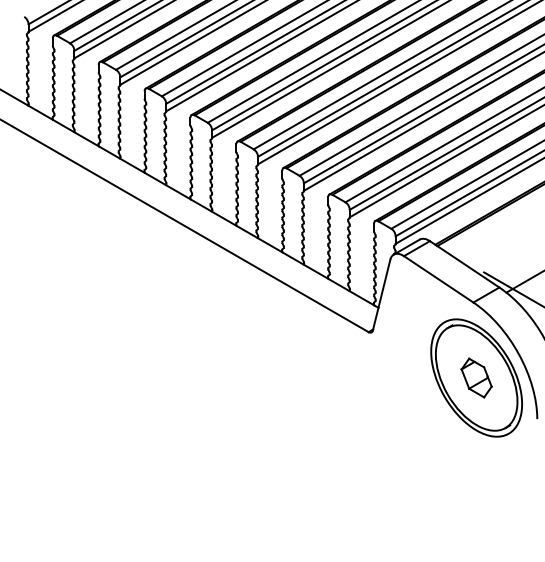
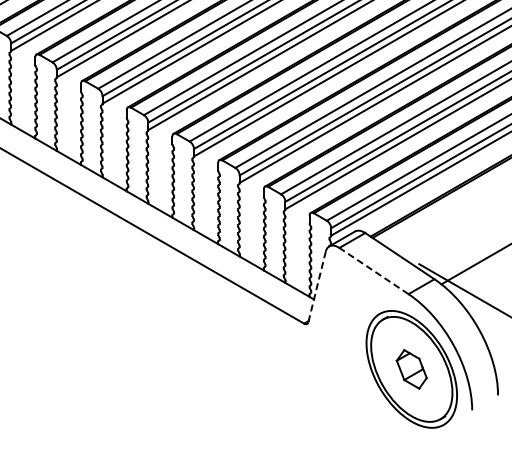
line: (438, 279) -> (373, 271), solid -> dashed
line: (381, 295) -> (317, 287), solid -> dashed

